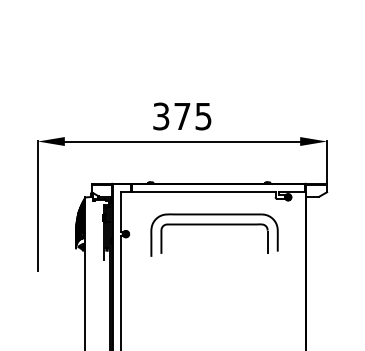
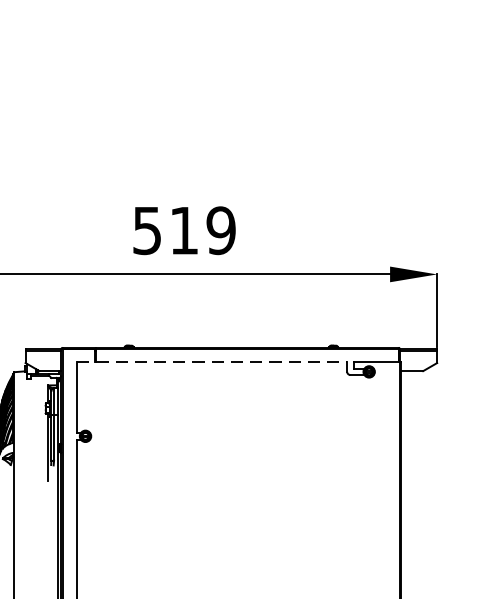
text: (182, 116) -> (184, 230), 375 -> 519
line: (198, 191) -> (212, 361), solid -> dashed
part: (214, 225) -> (240, 421), removed

